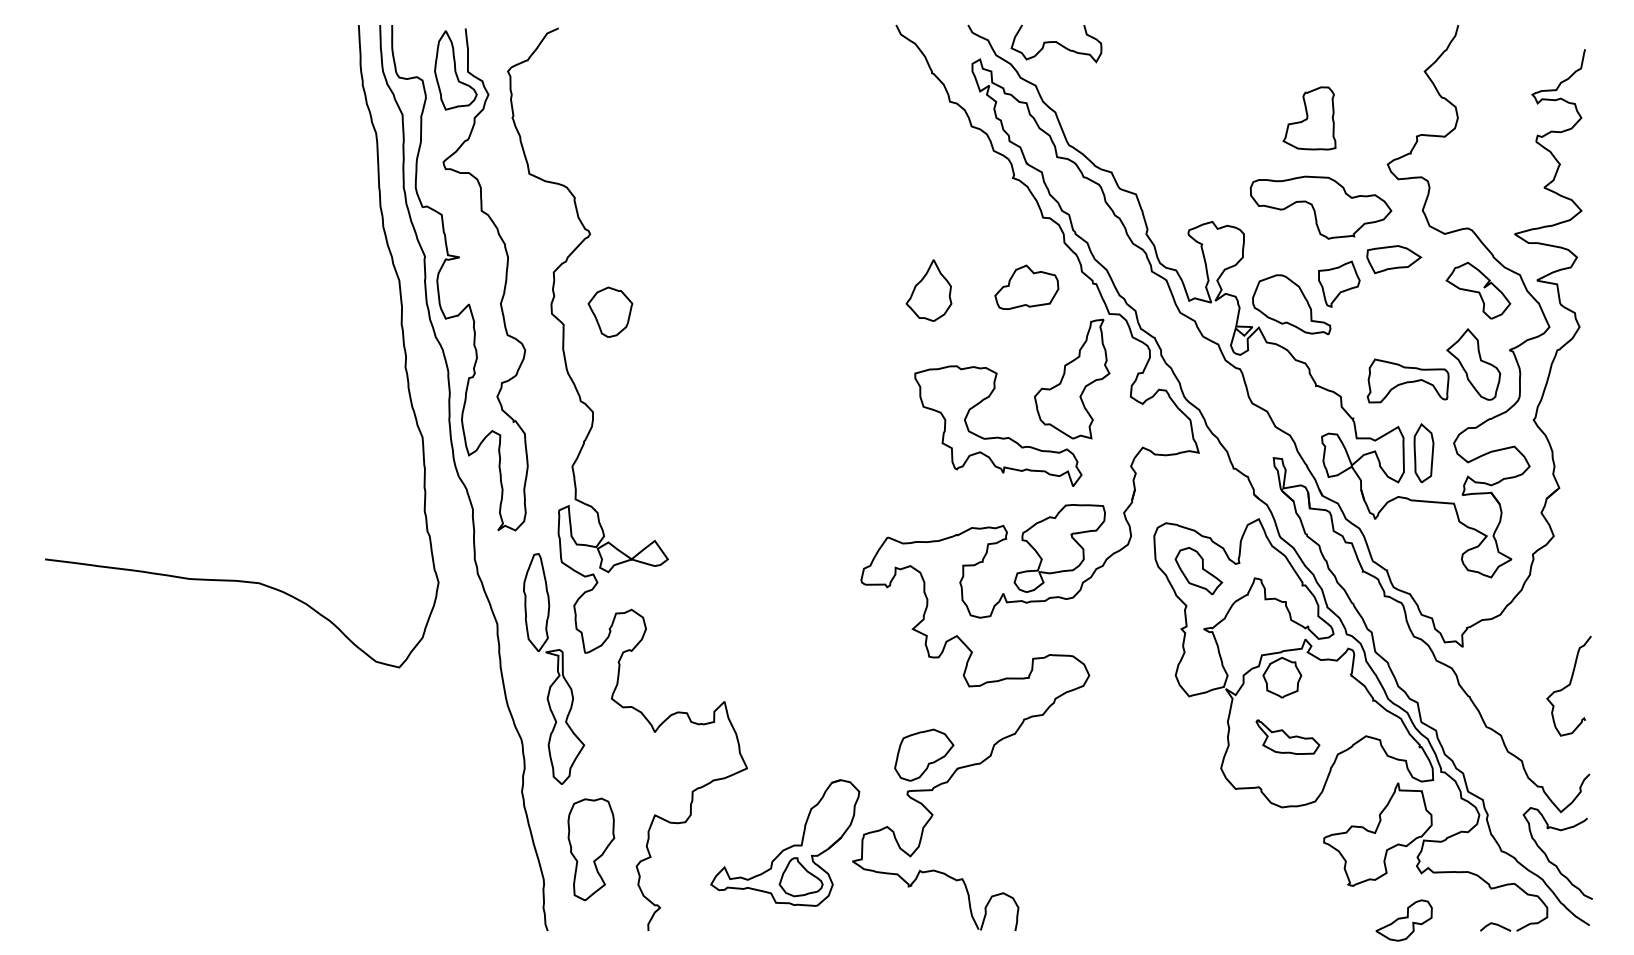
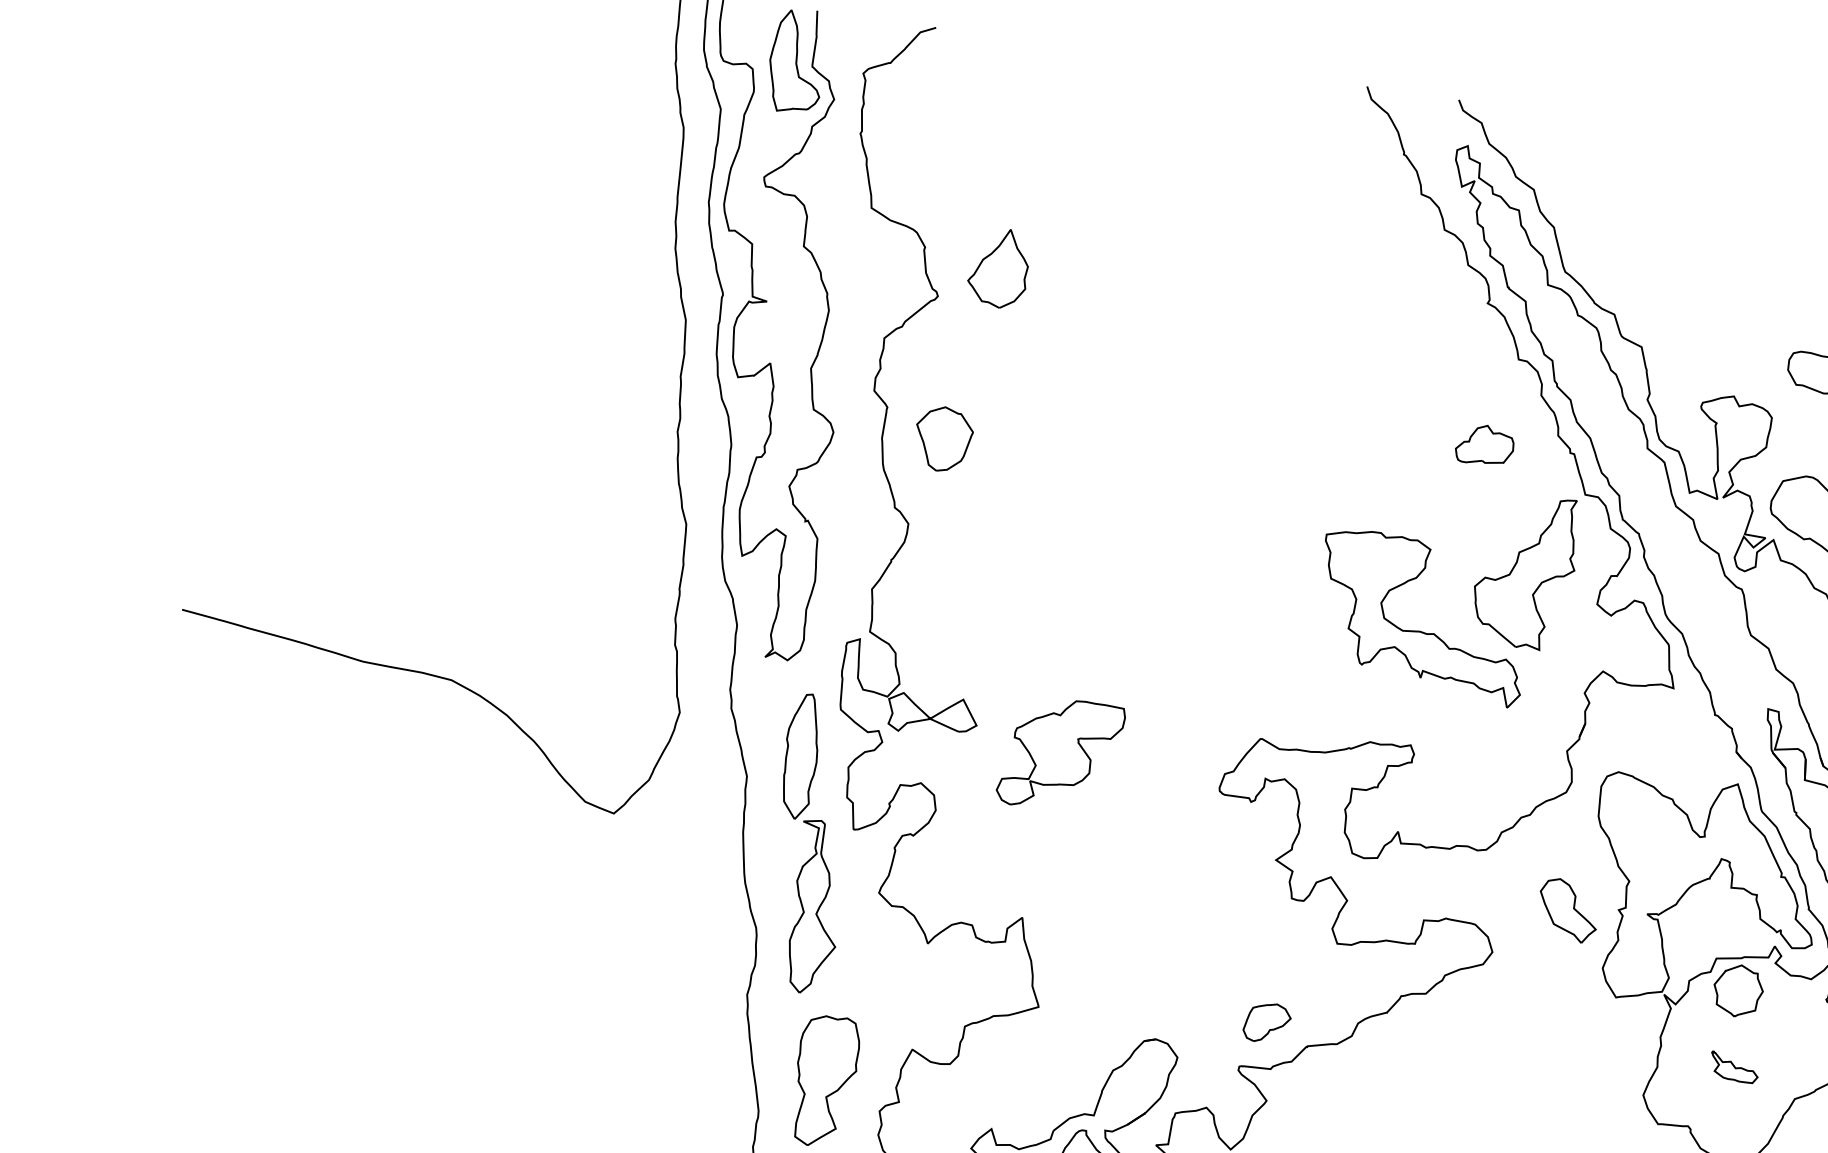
curve: (1056, 43) -> (1568, 139), removed
part: (1026, 286) -> (1484, 444), size x0.7
part: (928, 290) -> (998, 267), moved
part: (610, 311) -> (943, 438), moved
part: (1059, 548) -> (1060, 754), moved
part: (1198, 571) -> (1567, 911), moved
part: (1287, 736) -> (1733, 1066), size x0.6
part: (924, 754) -> (1267, 1022), size x0.6

